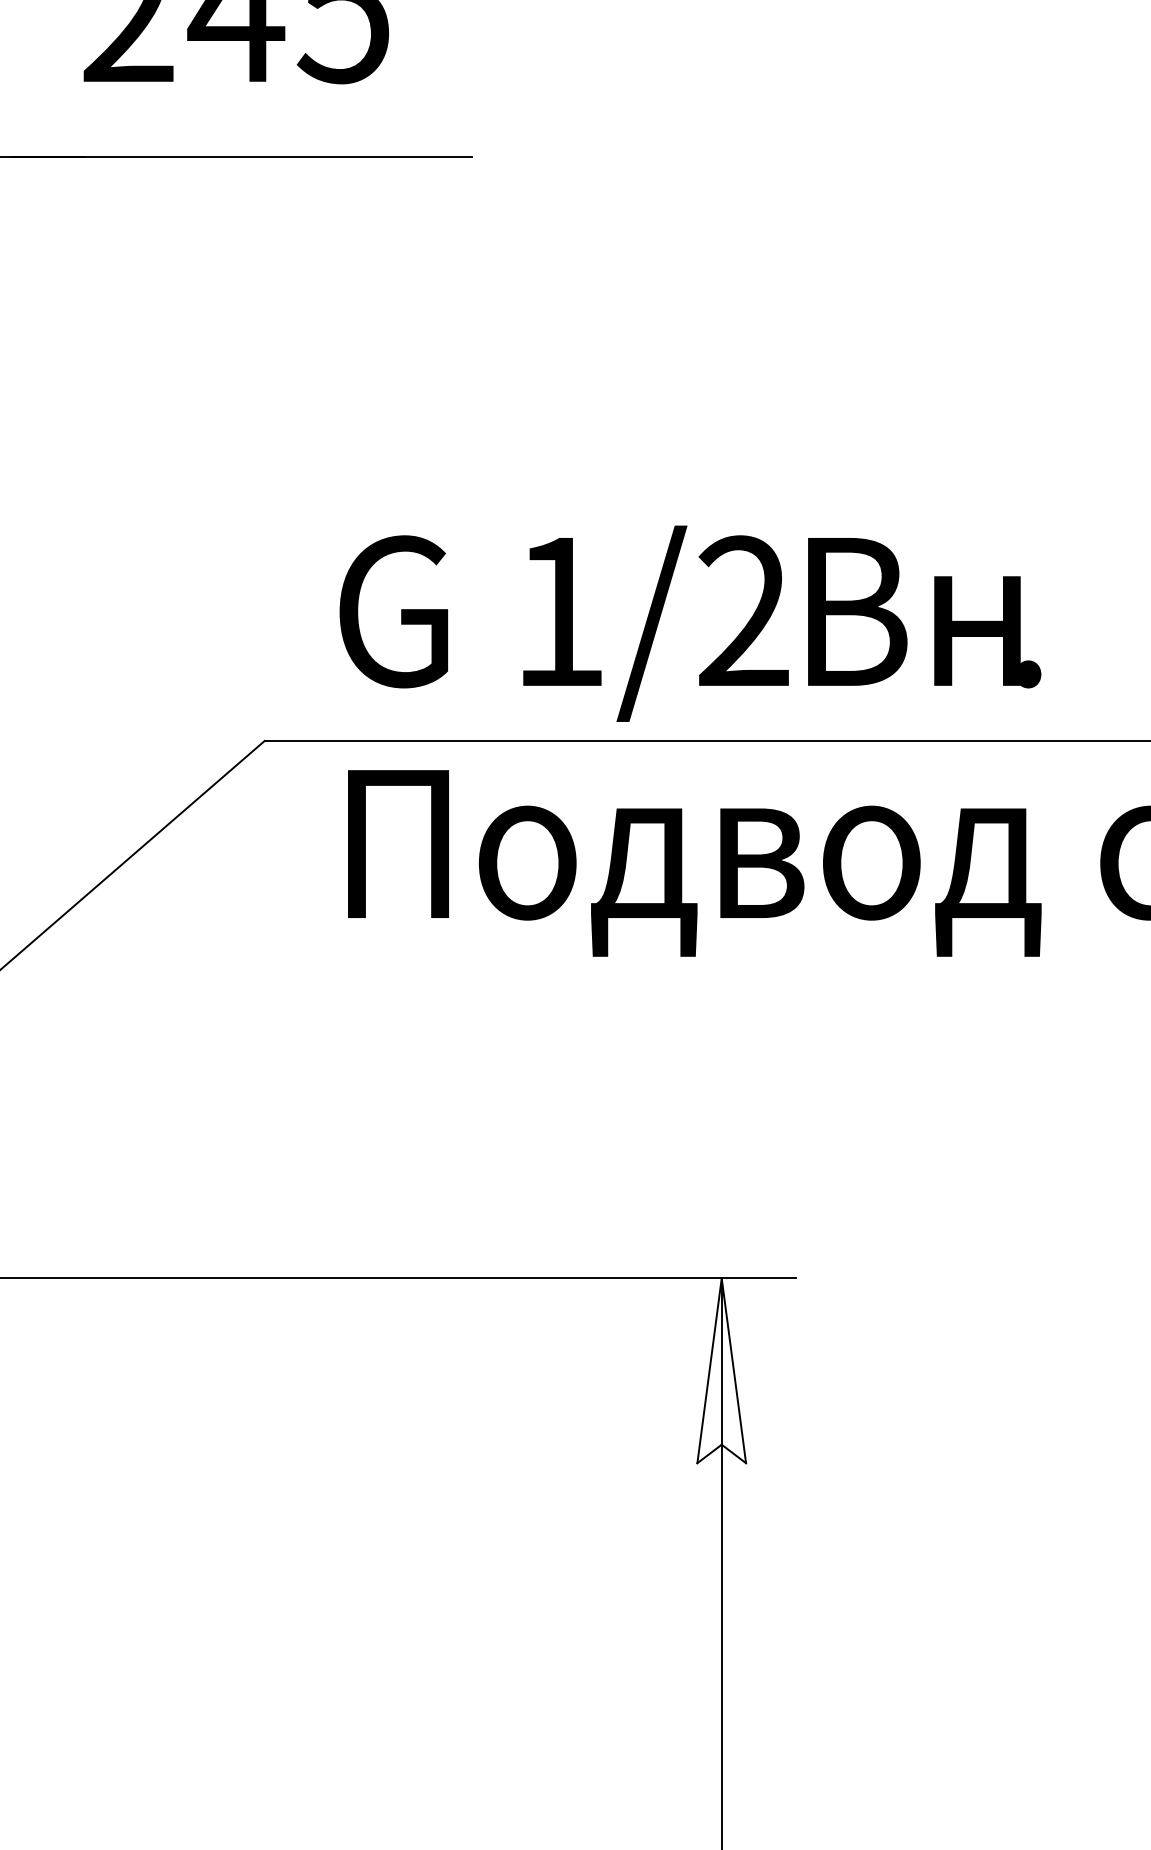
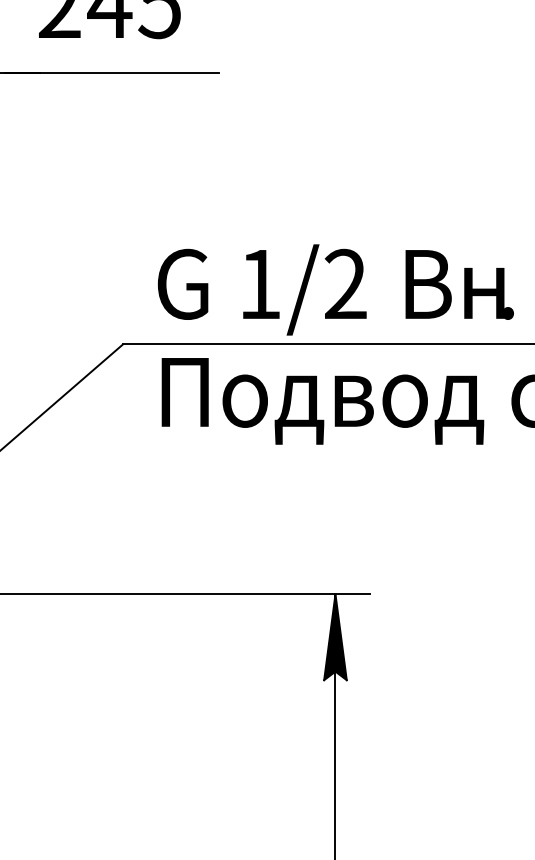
text: (923, 612) -> (459, 284), moved
fill: (721, 1371) -> (335, 637), added

